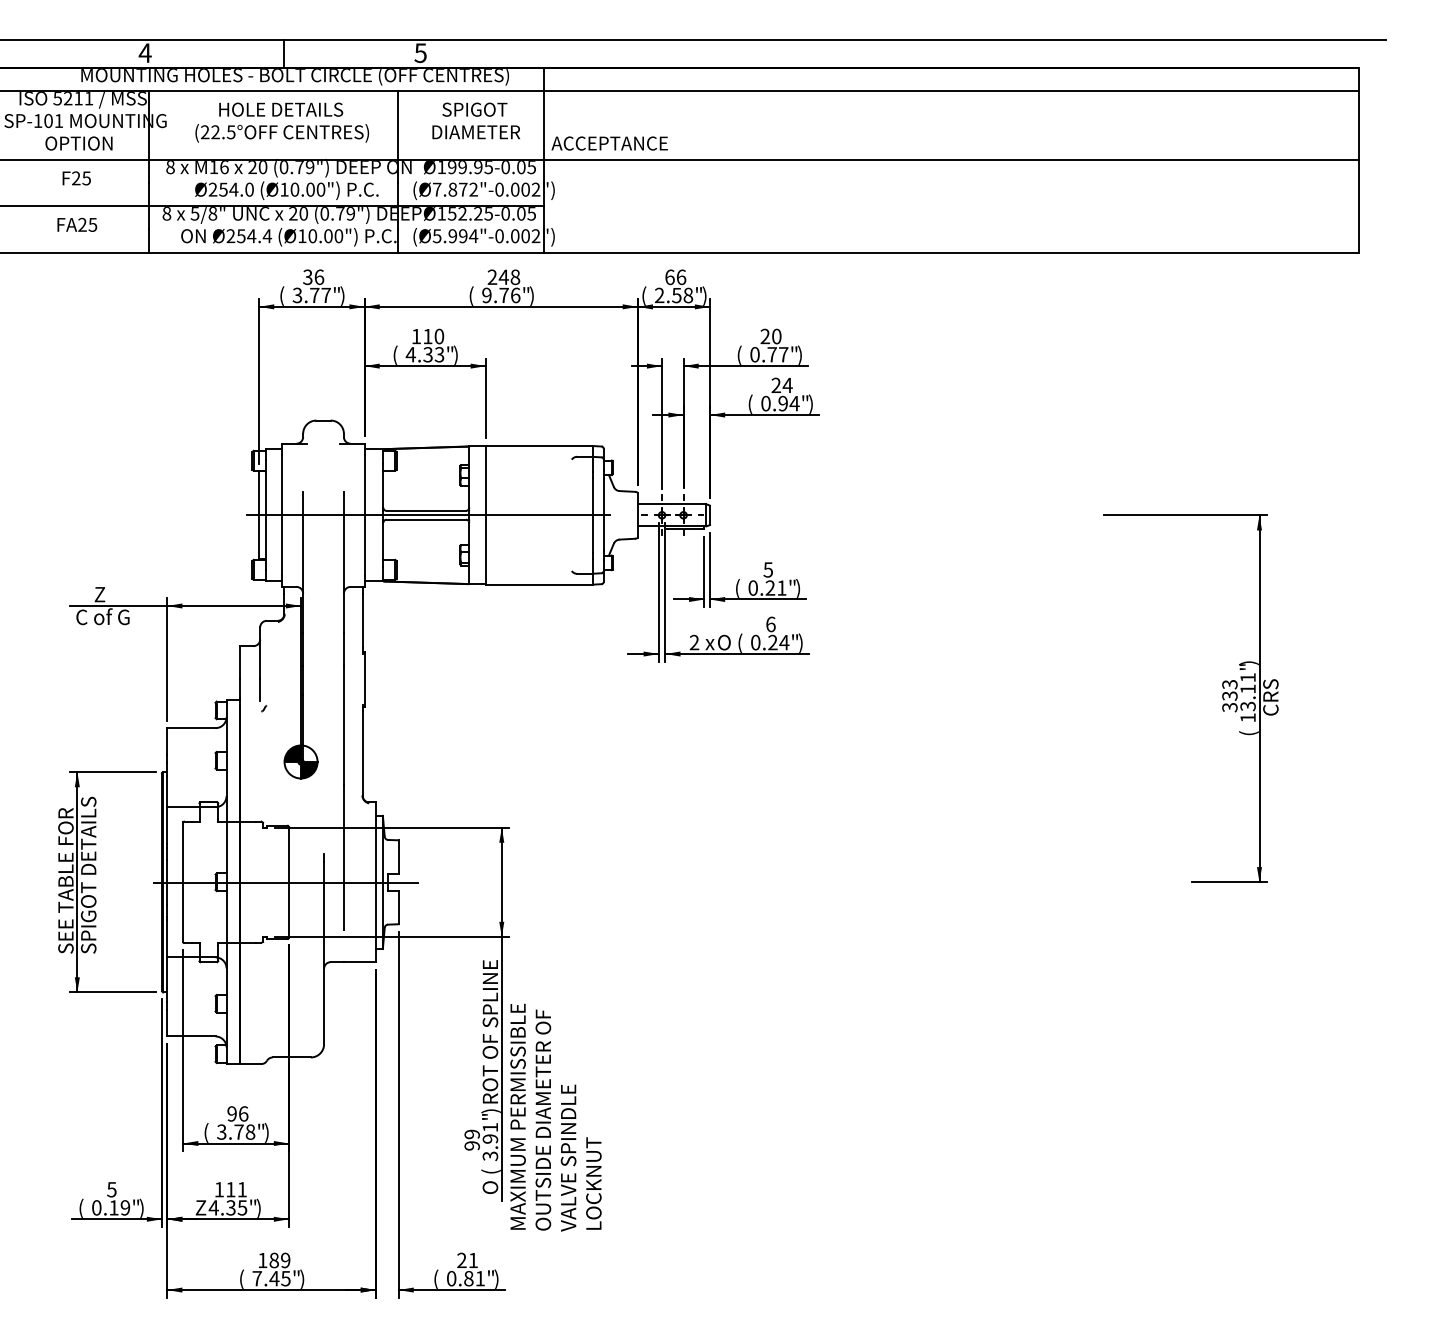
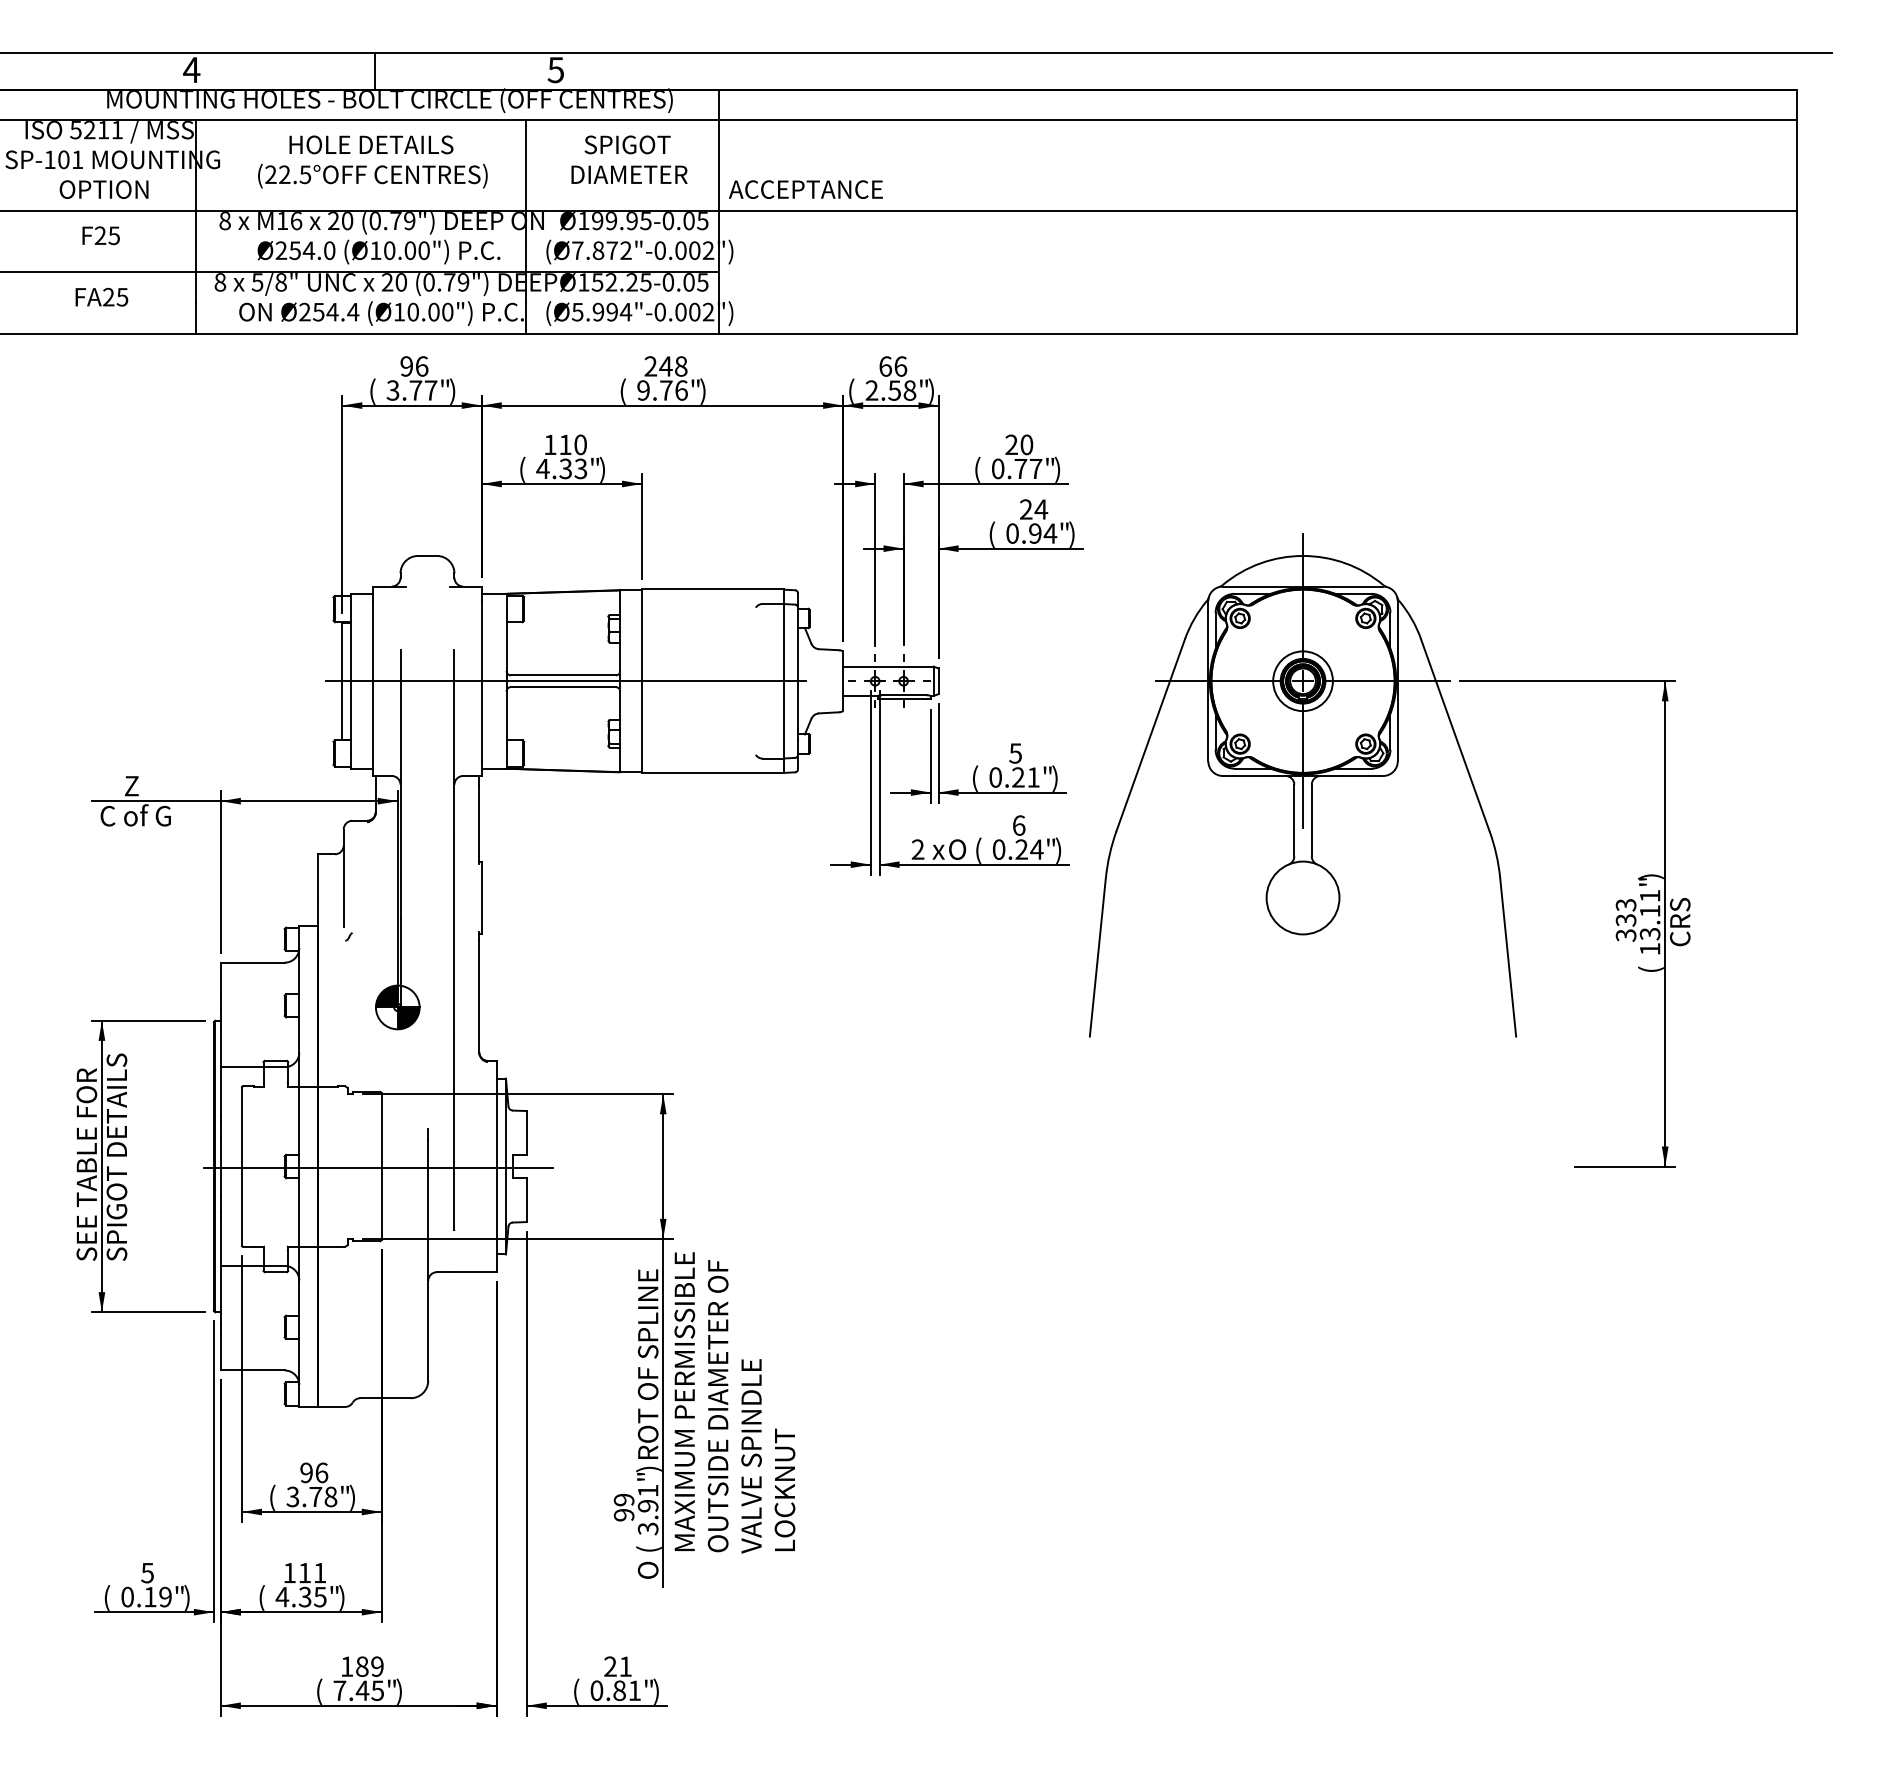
text: (307, 277) -> (406, 366), 36 -> 96
part: (985, 594) -> (1302, 785), added
text: (555, 1117) -> (734, 1402), moved
text: (201, 1208) -> (265, 1597), Z -> (

